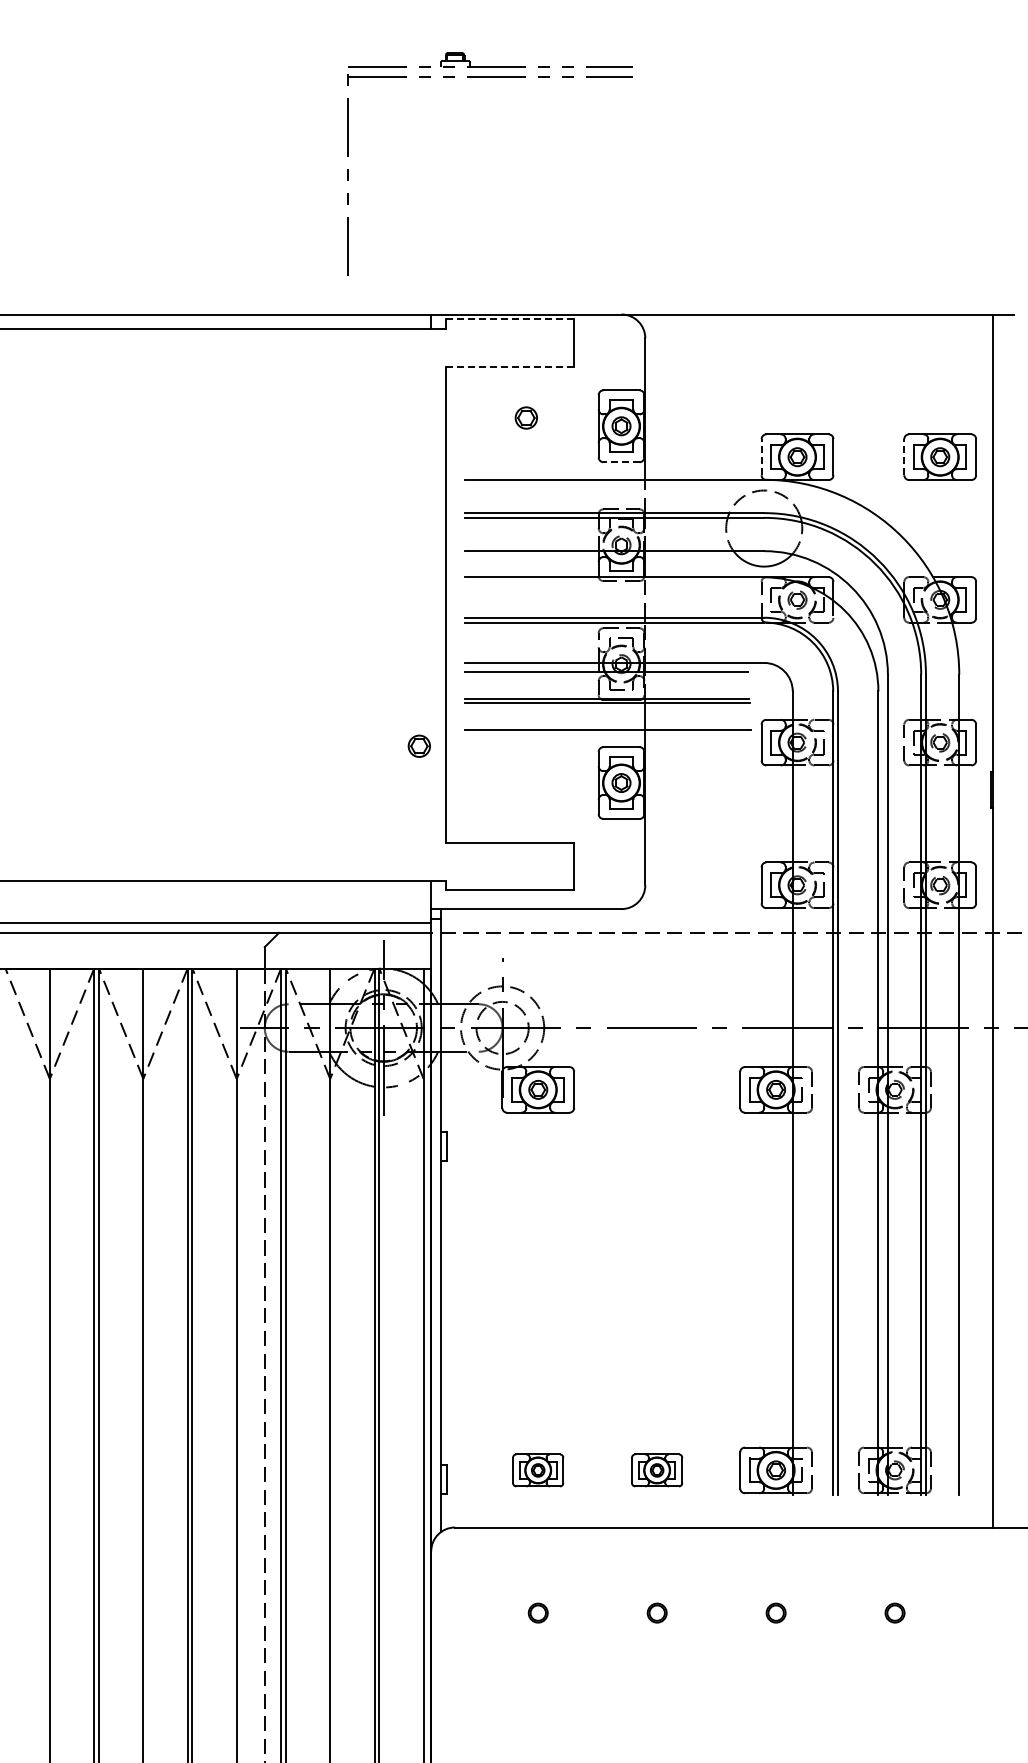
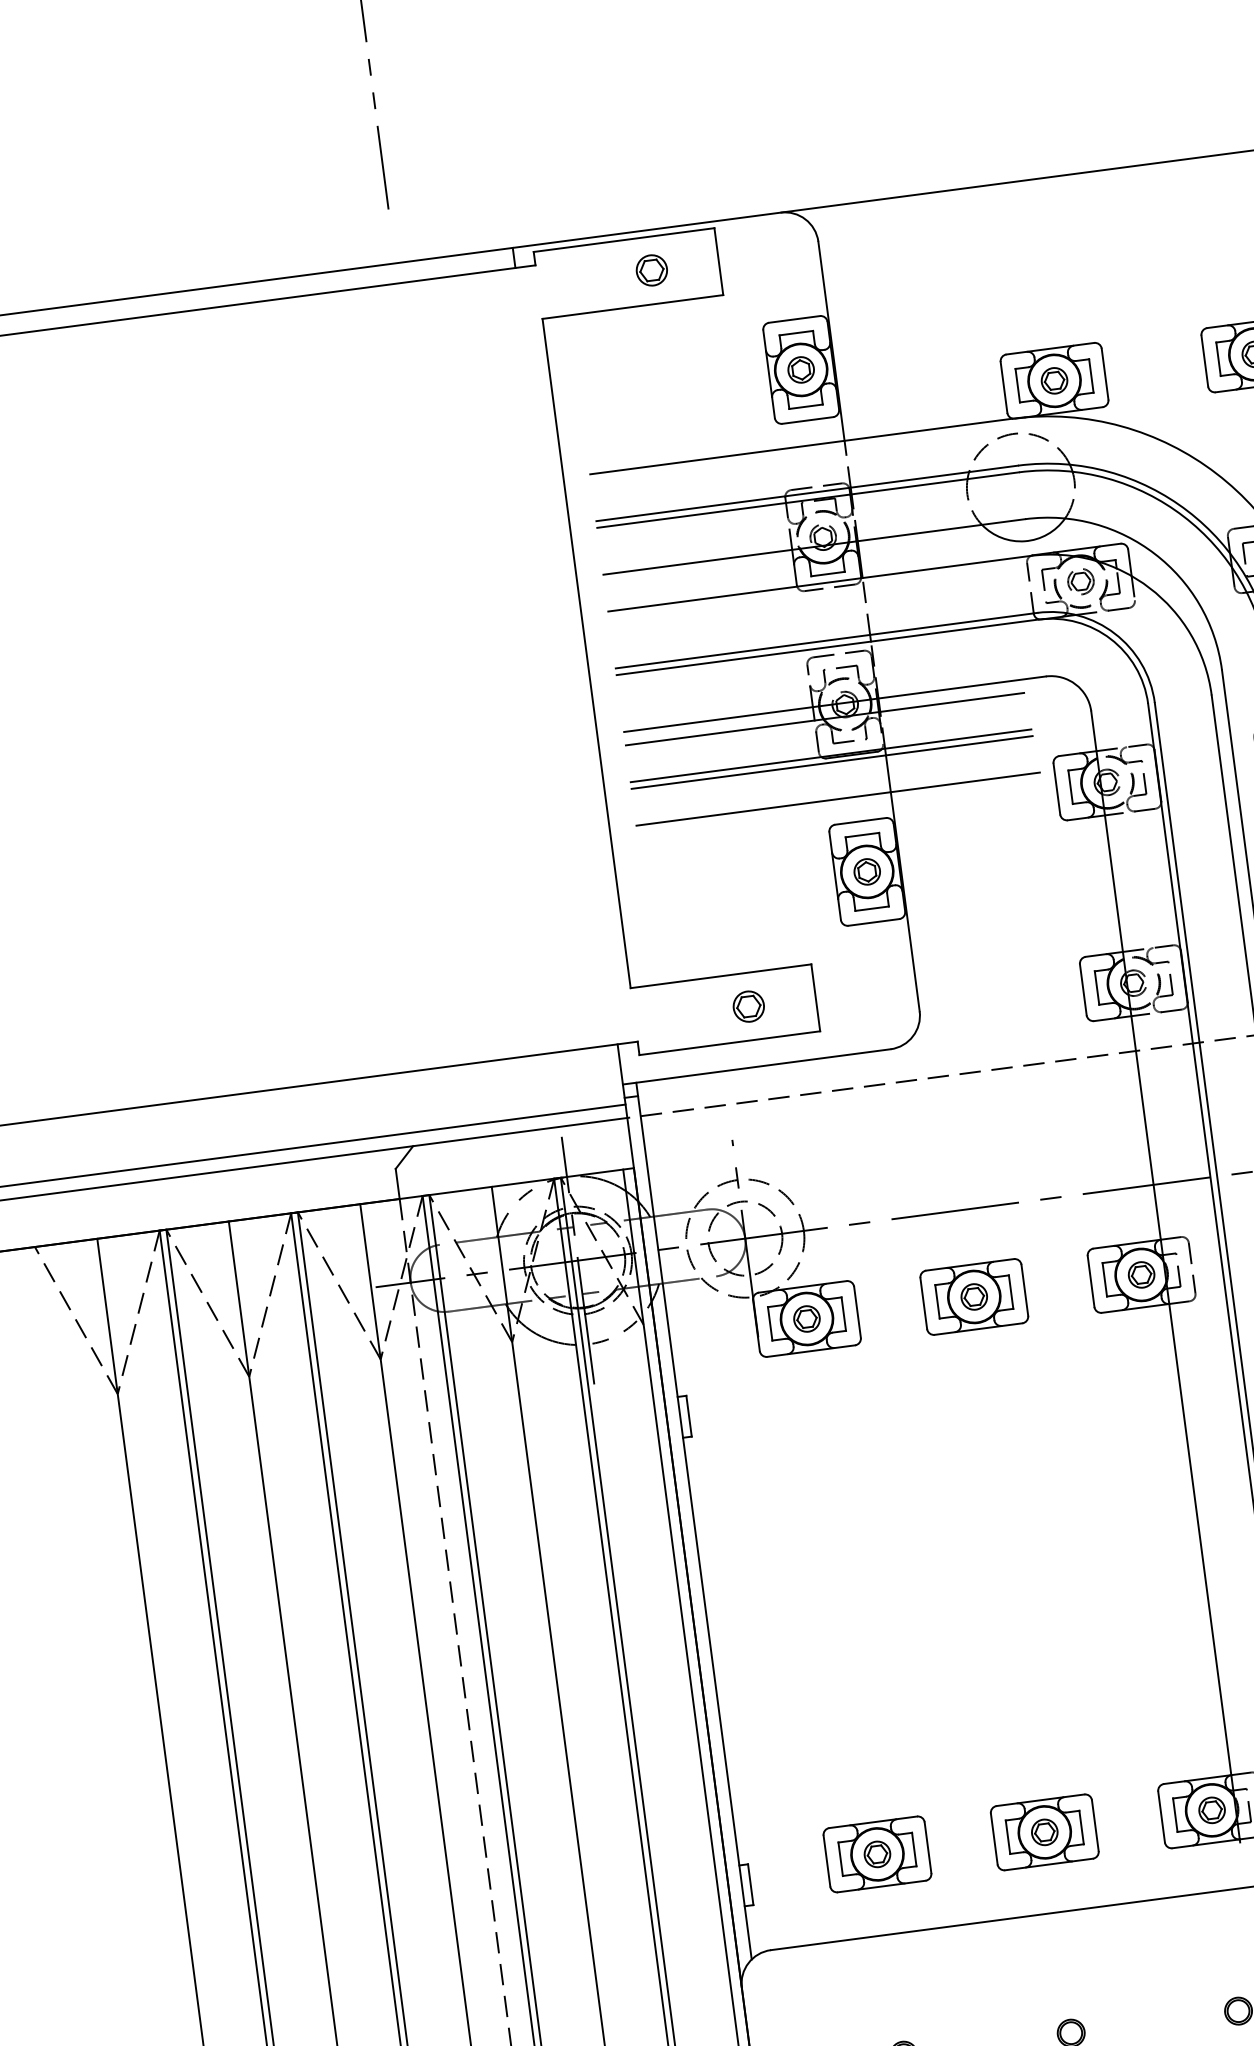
line: (510, 319) -> (625, 240), dashed -> solid
line: (510, 366) -> (633, 306), dashed -> solid
part: (525, 417) -> (650, 269), moved
line: (761, 456) -> (1003, 386), dashed -> solid
line: (904, 456) -> (1204, 360), dashed -> solid
line: (621, 462) -> (807, 420), dashed -> solid
part: (418, 745) -> (747, 1005), moved
part: (656, 1089) -> (973, 1296), added
part: (537, 1470) -> (876, 1854), size x1.43
part: (656, 1470) -> (1043, 1832), size x1.43

